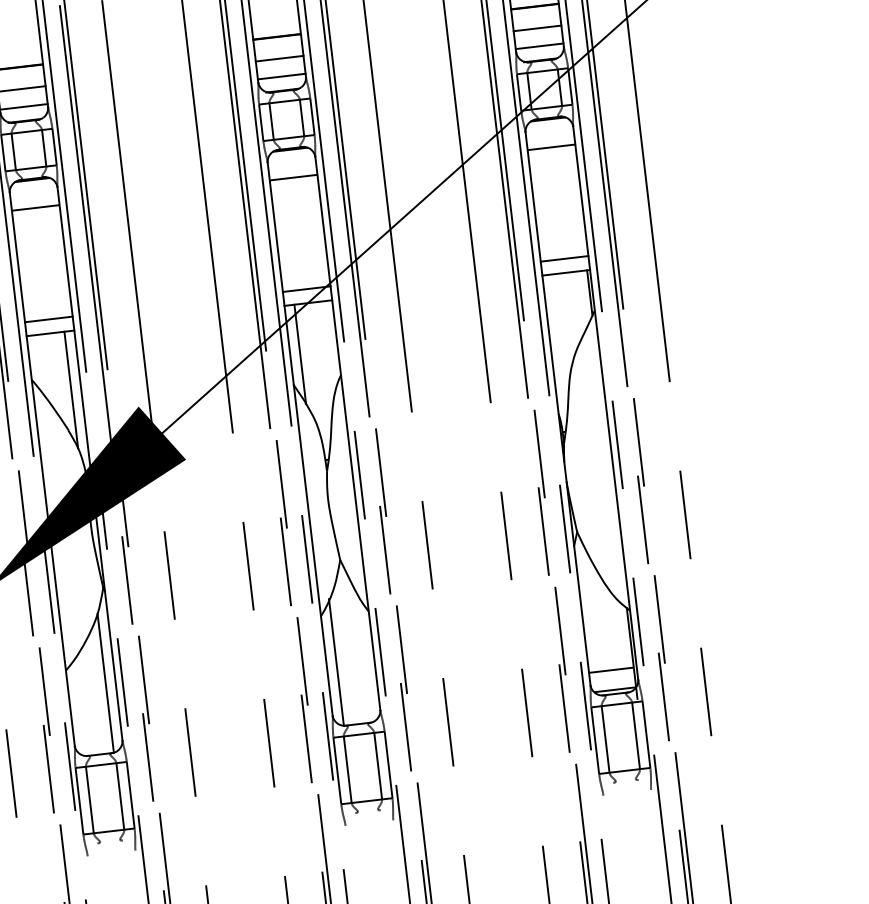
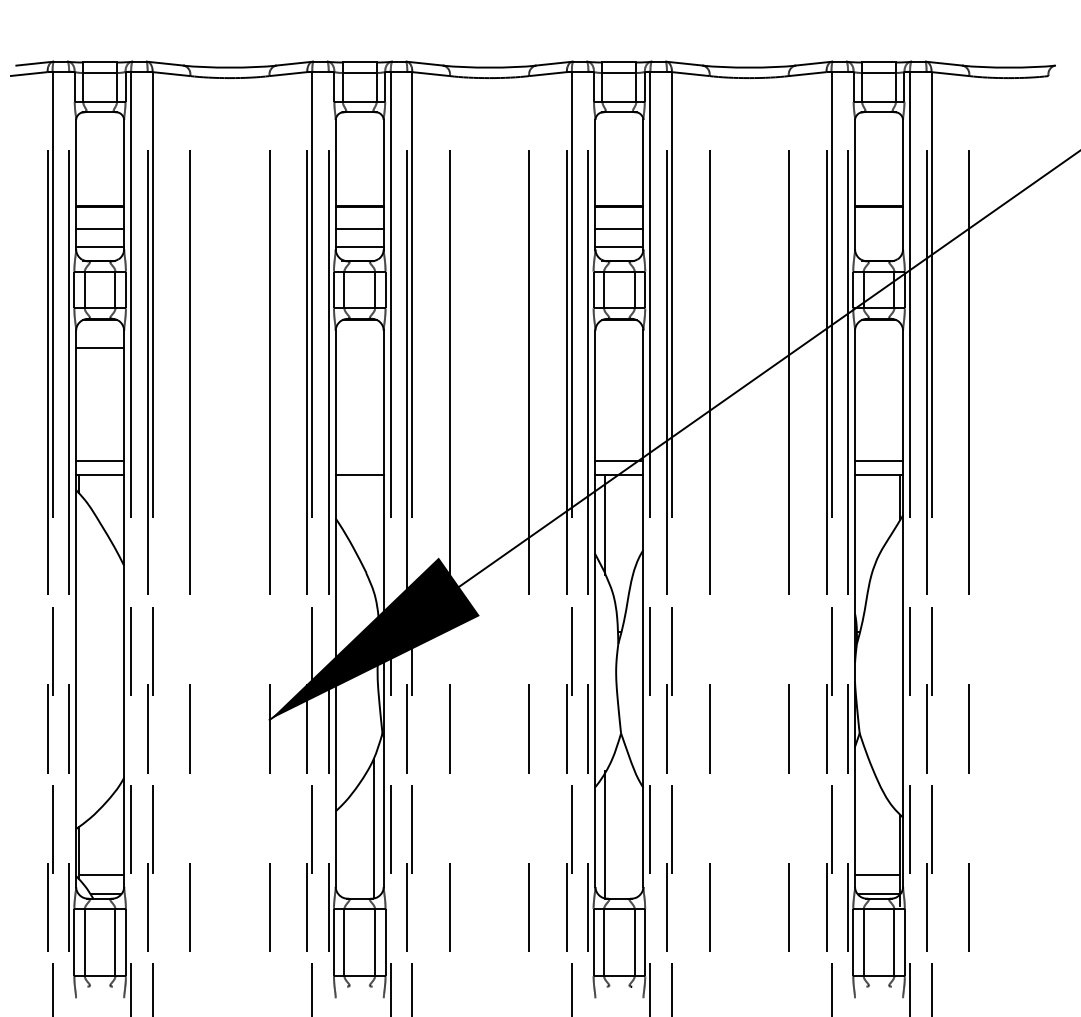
line: (537, 28) -> (879, 228), removed
line: (540, 46) -> (879, 246), removed
line: (551, 147) -> (879, 348), removed
line: (293, 177) -> (619, 348), removed
line: (35, 208) -> (359, 348), removed
line: (48, 319) -> (359, 460), removed
line: (71, 390) -> (373, 533), removed

